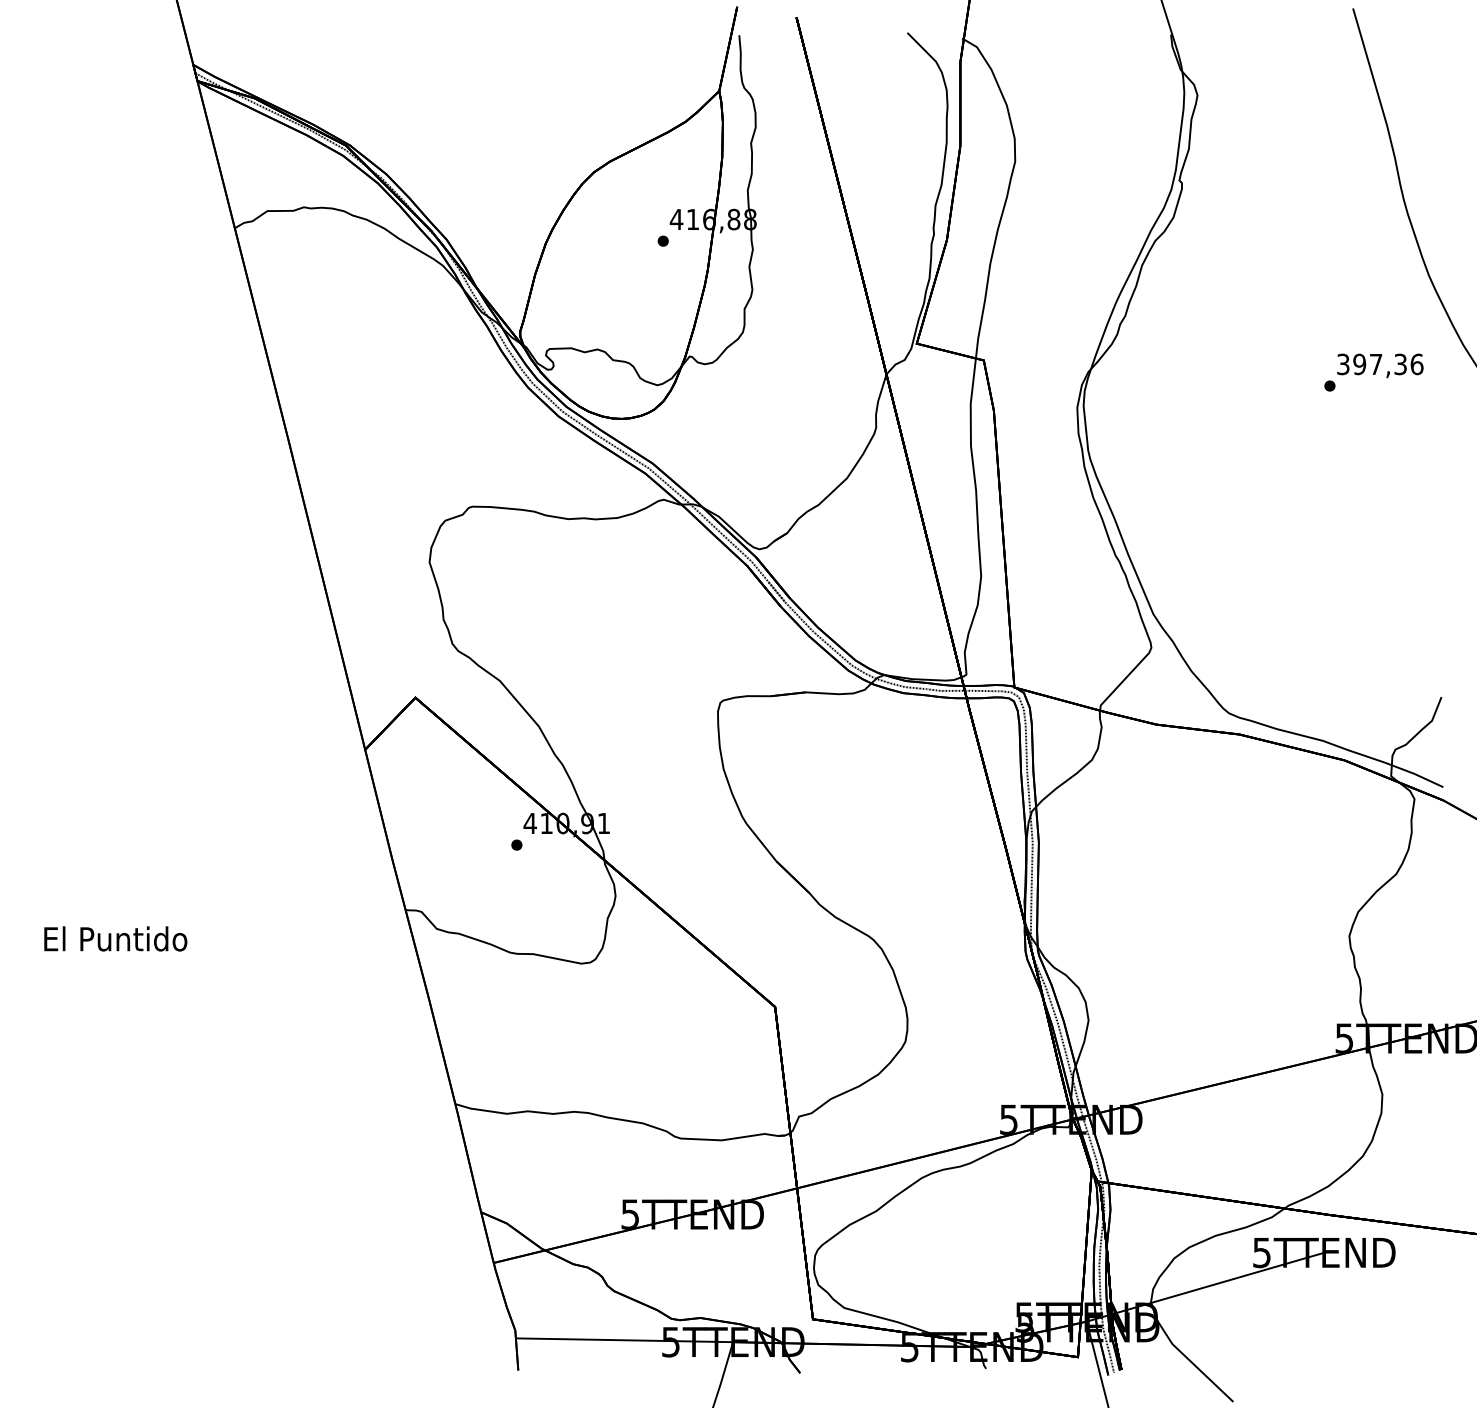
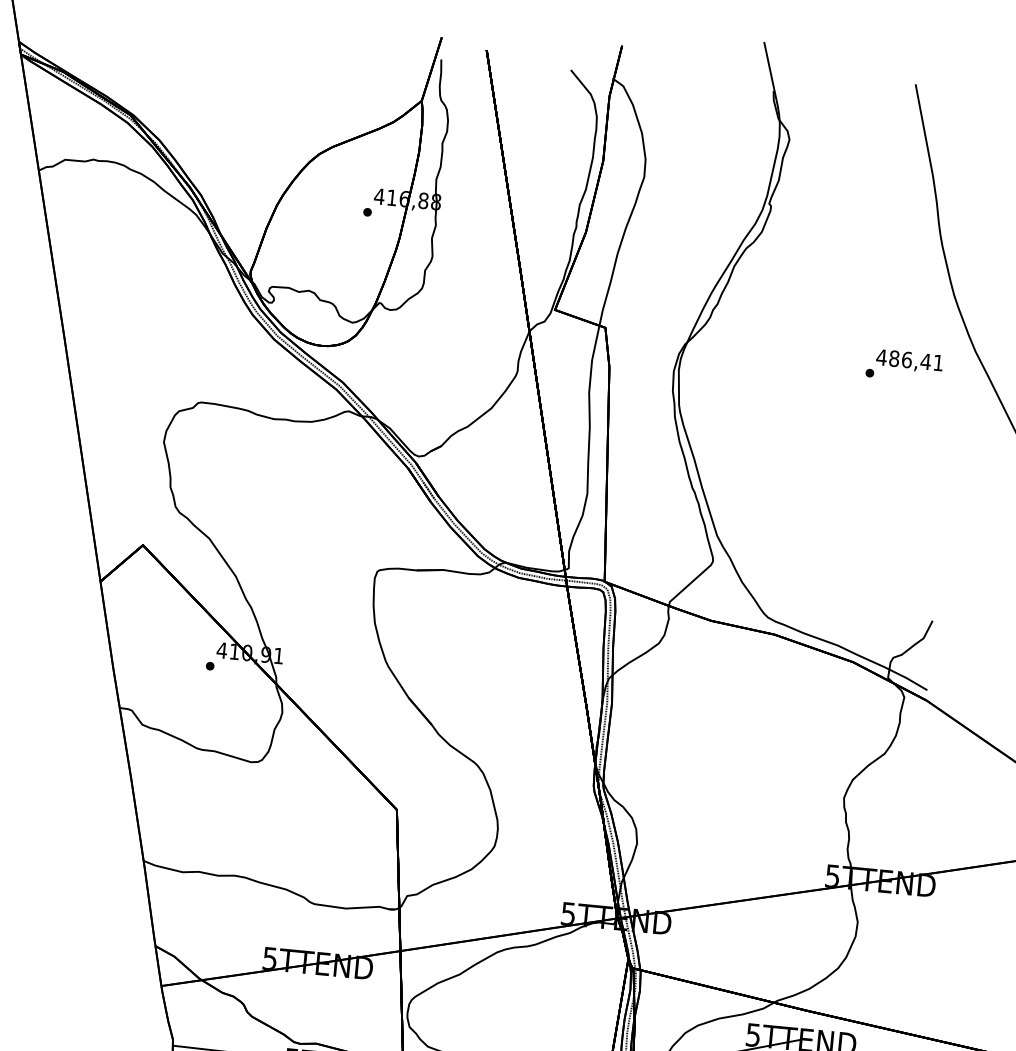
text: (1379, 364) -> (909, 360), 397,36 -> 486,41

